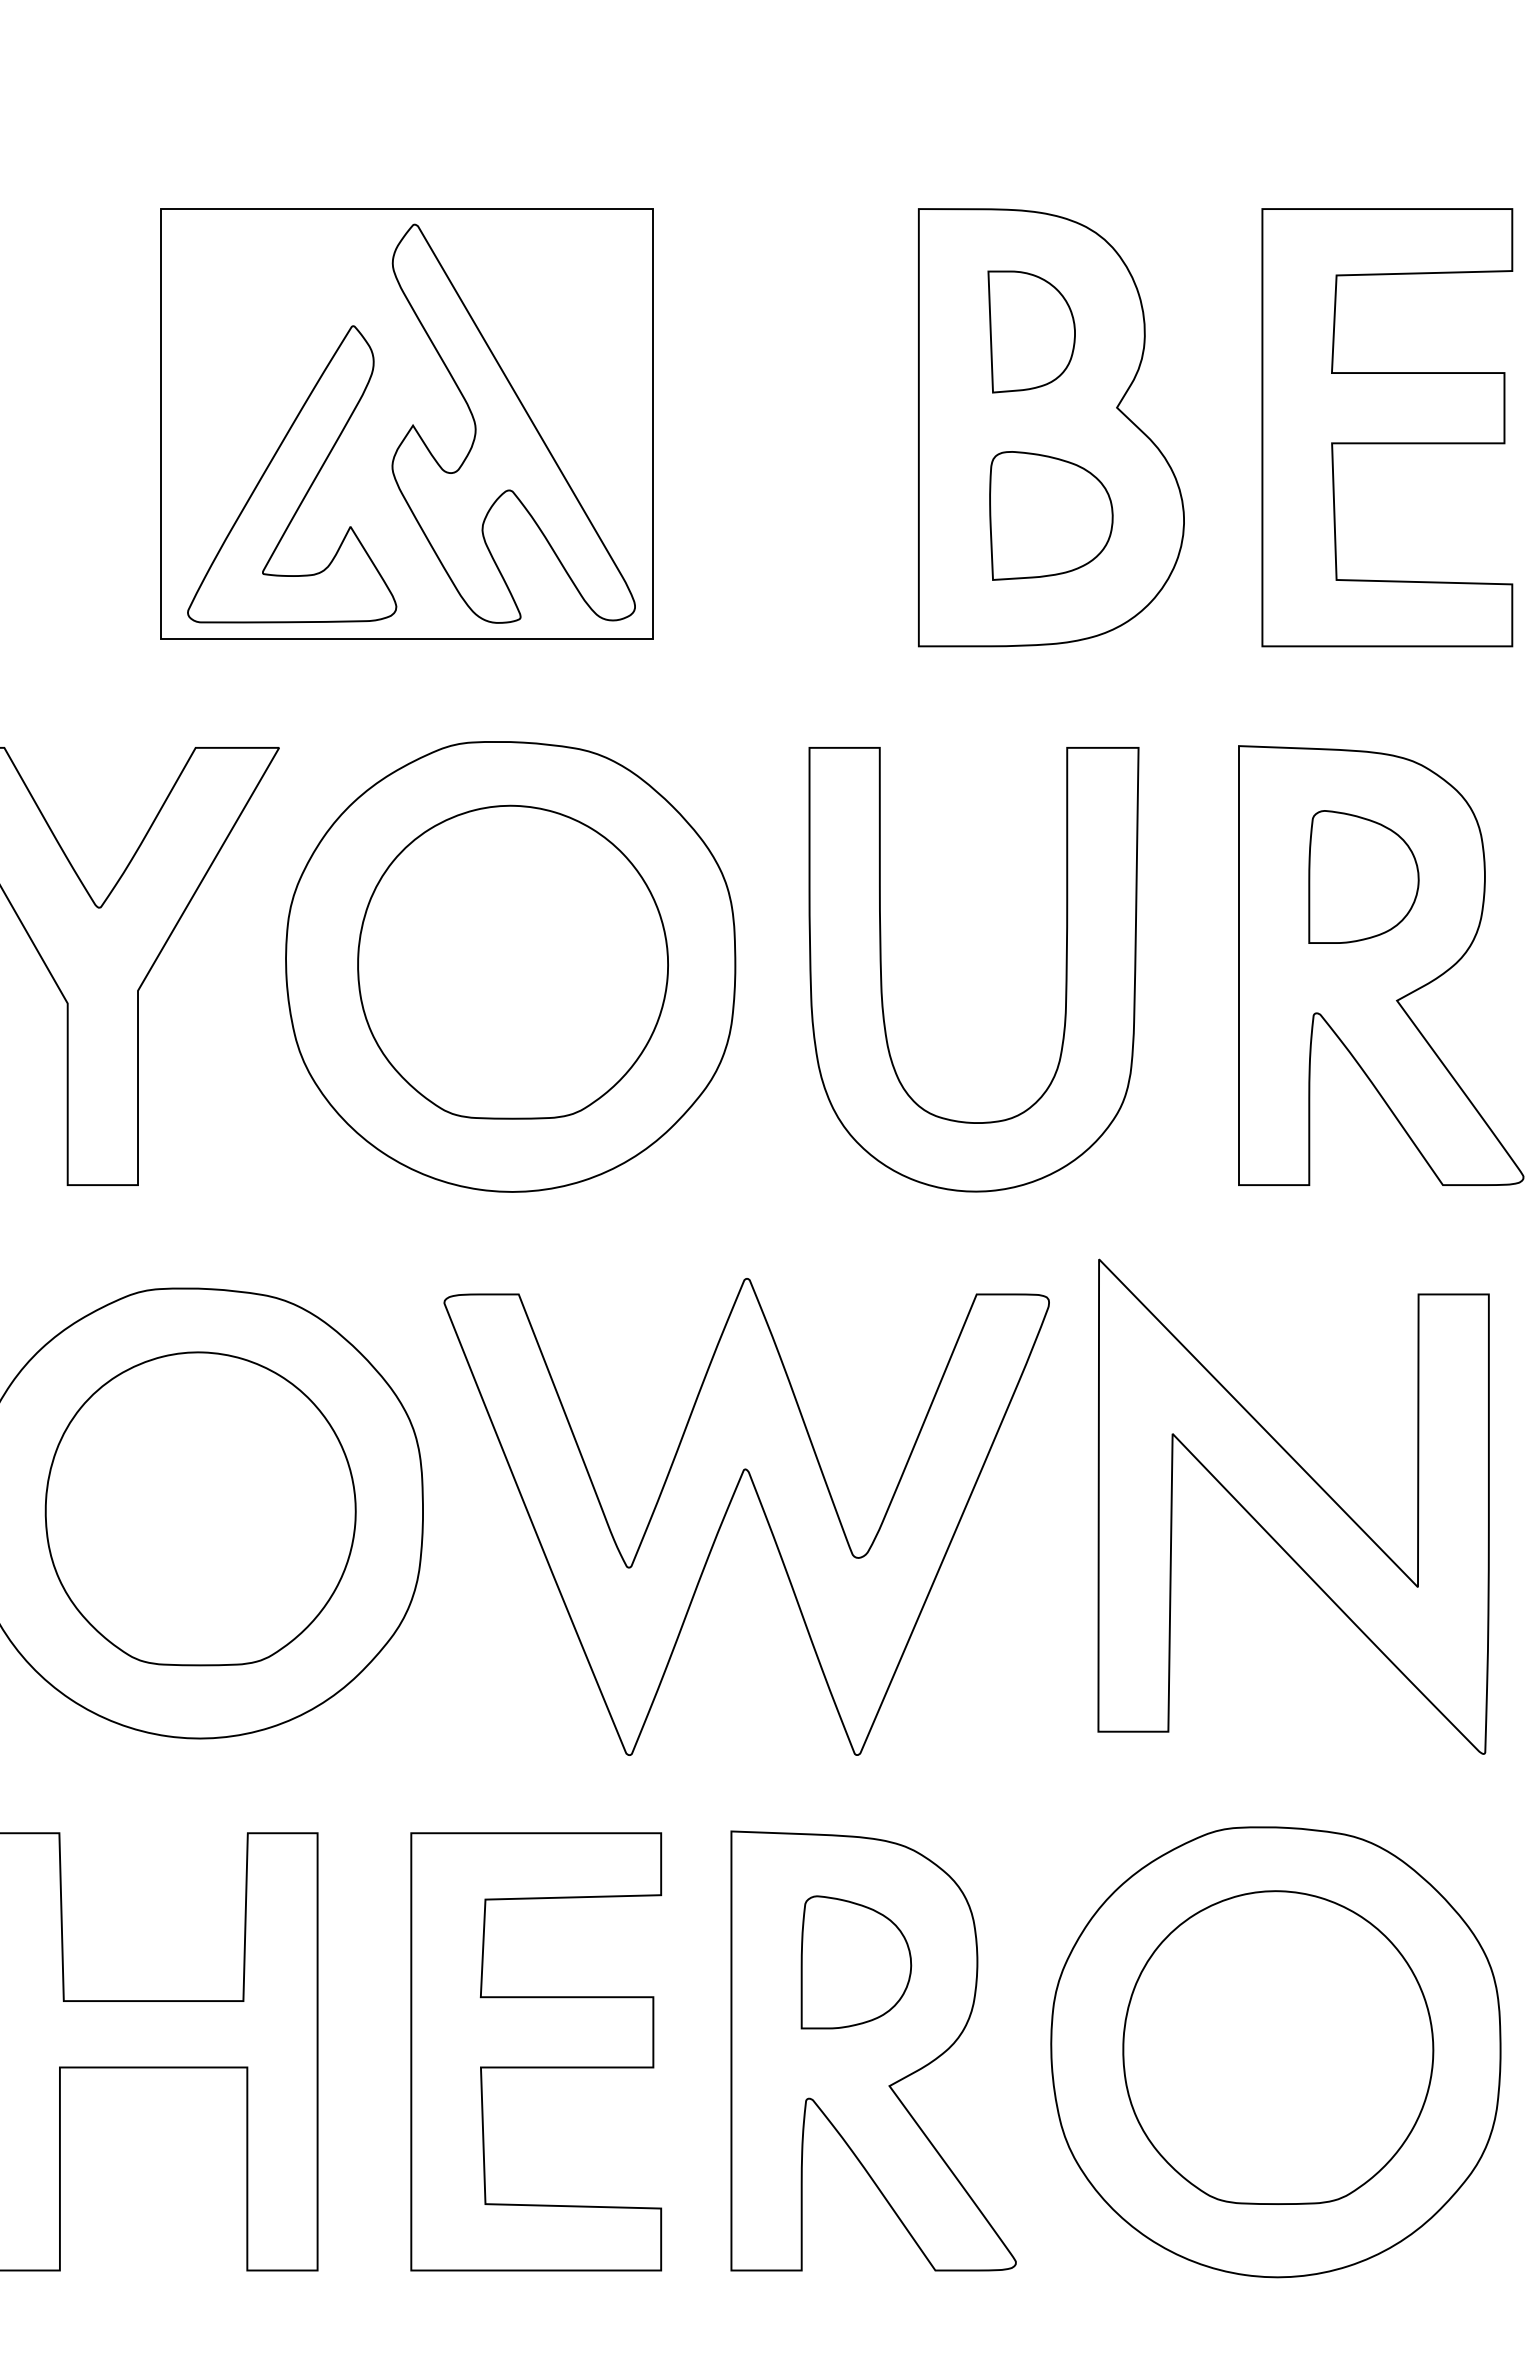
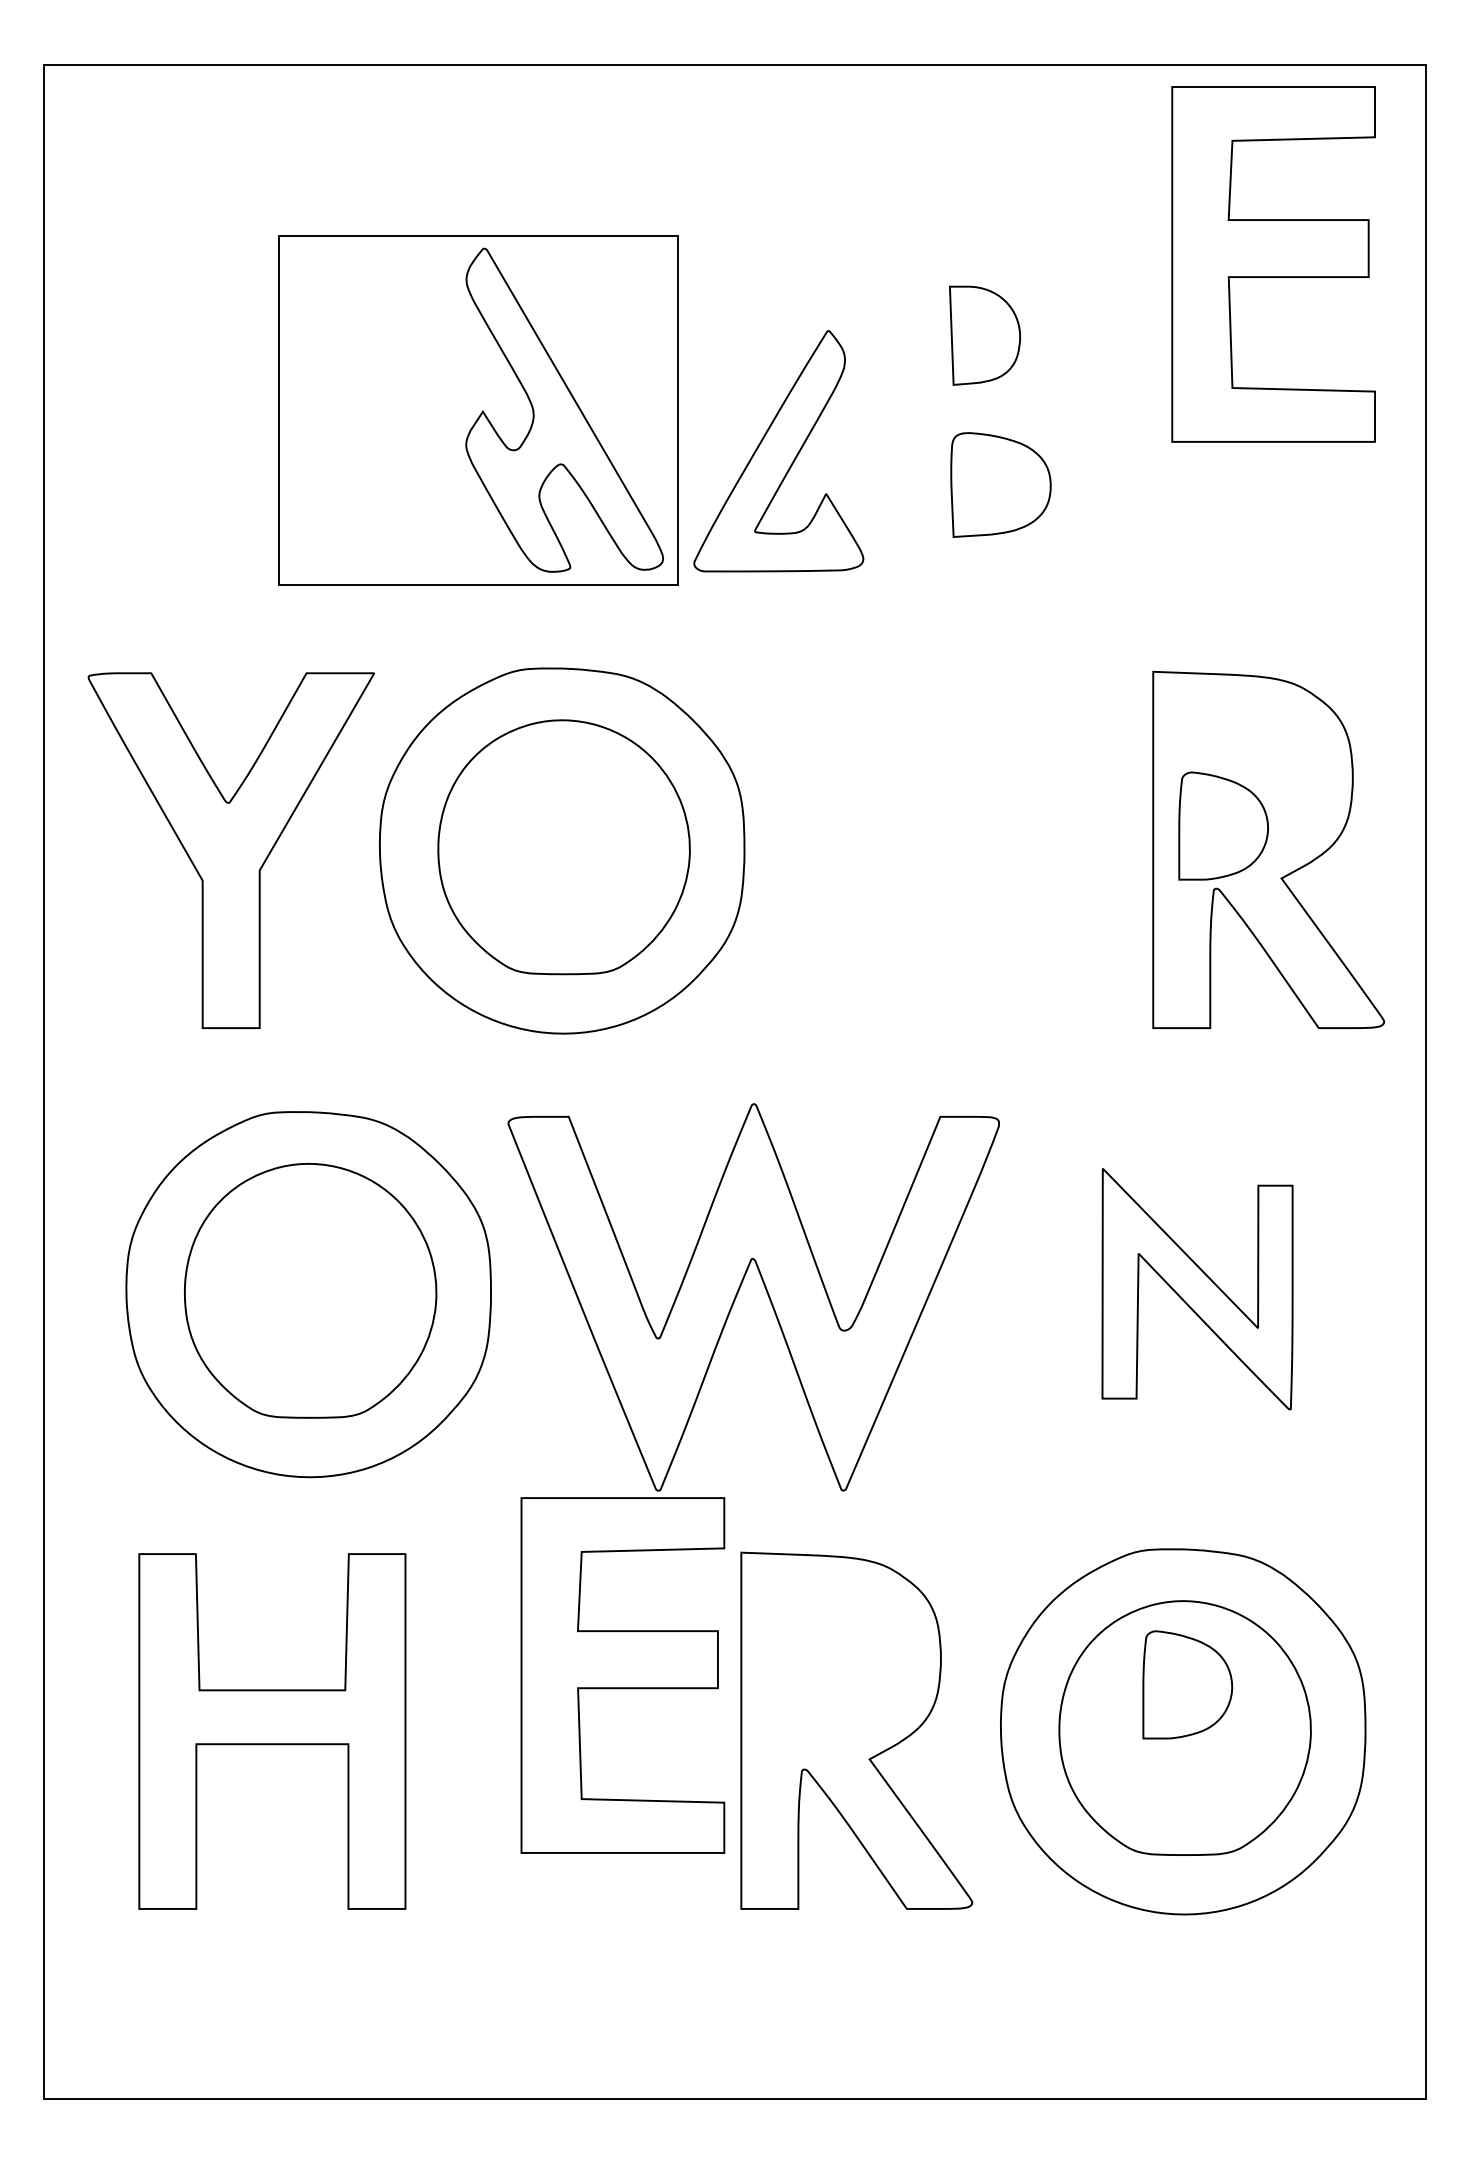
part: (1050, 427) -> (1000, 413), removed
part: (1387, 427) -> (1273, 264), moved
part: (291, 474) -> (778, 451), moved
part: (1363, 876) -> (1223, 825), moved
part: (881, 969) -> (863, 853), removed
part: (1293, 1505) -> (1197, 1288), size x0.6
part: (856, 1961) -> (1187, 1684), moved
part: (535, 2051) -> (622, 1675), moved

